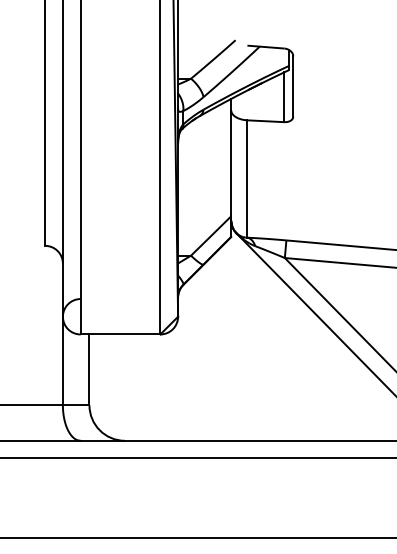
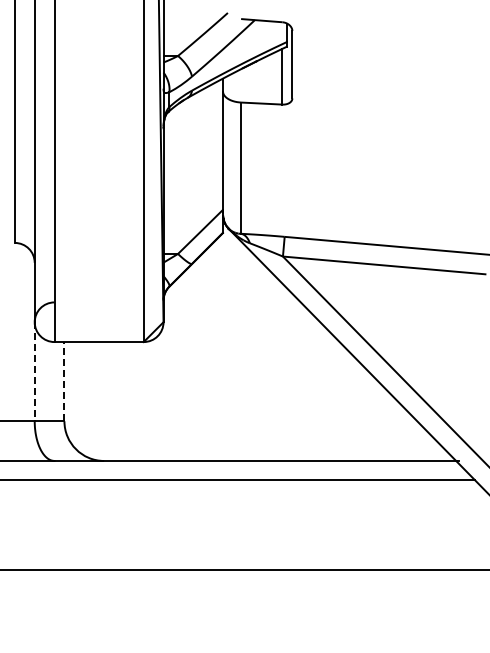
line: (62, 360) -> (34, 371), solid -> dashed
line: (89, 369) -> (64, 381), solid -> dashed

